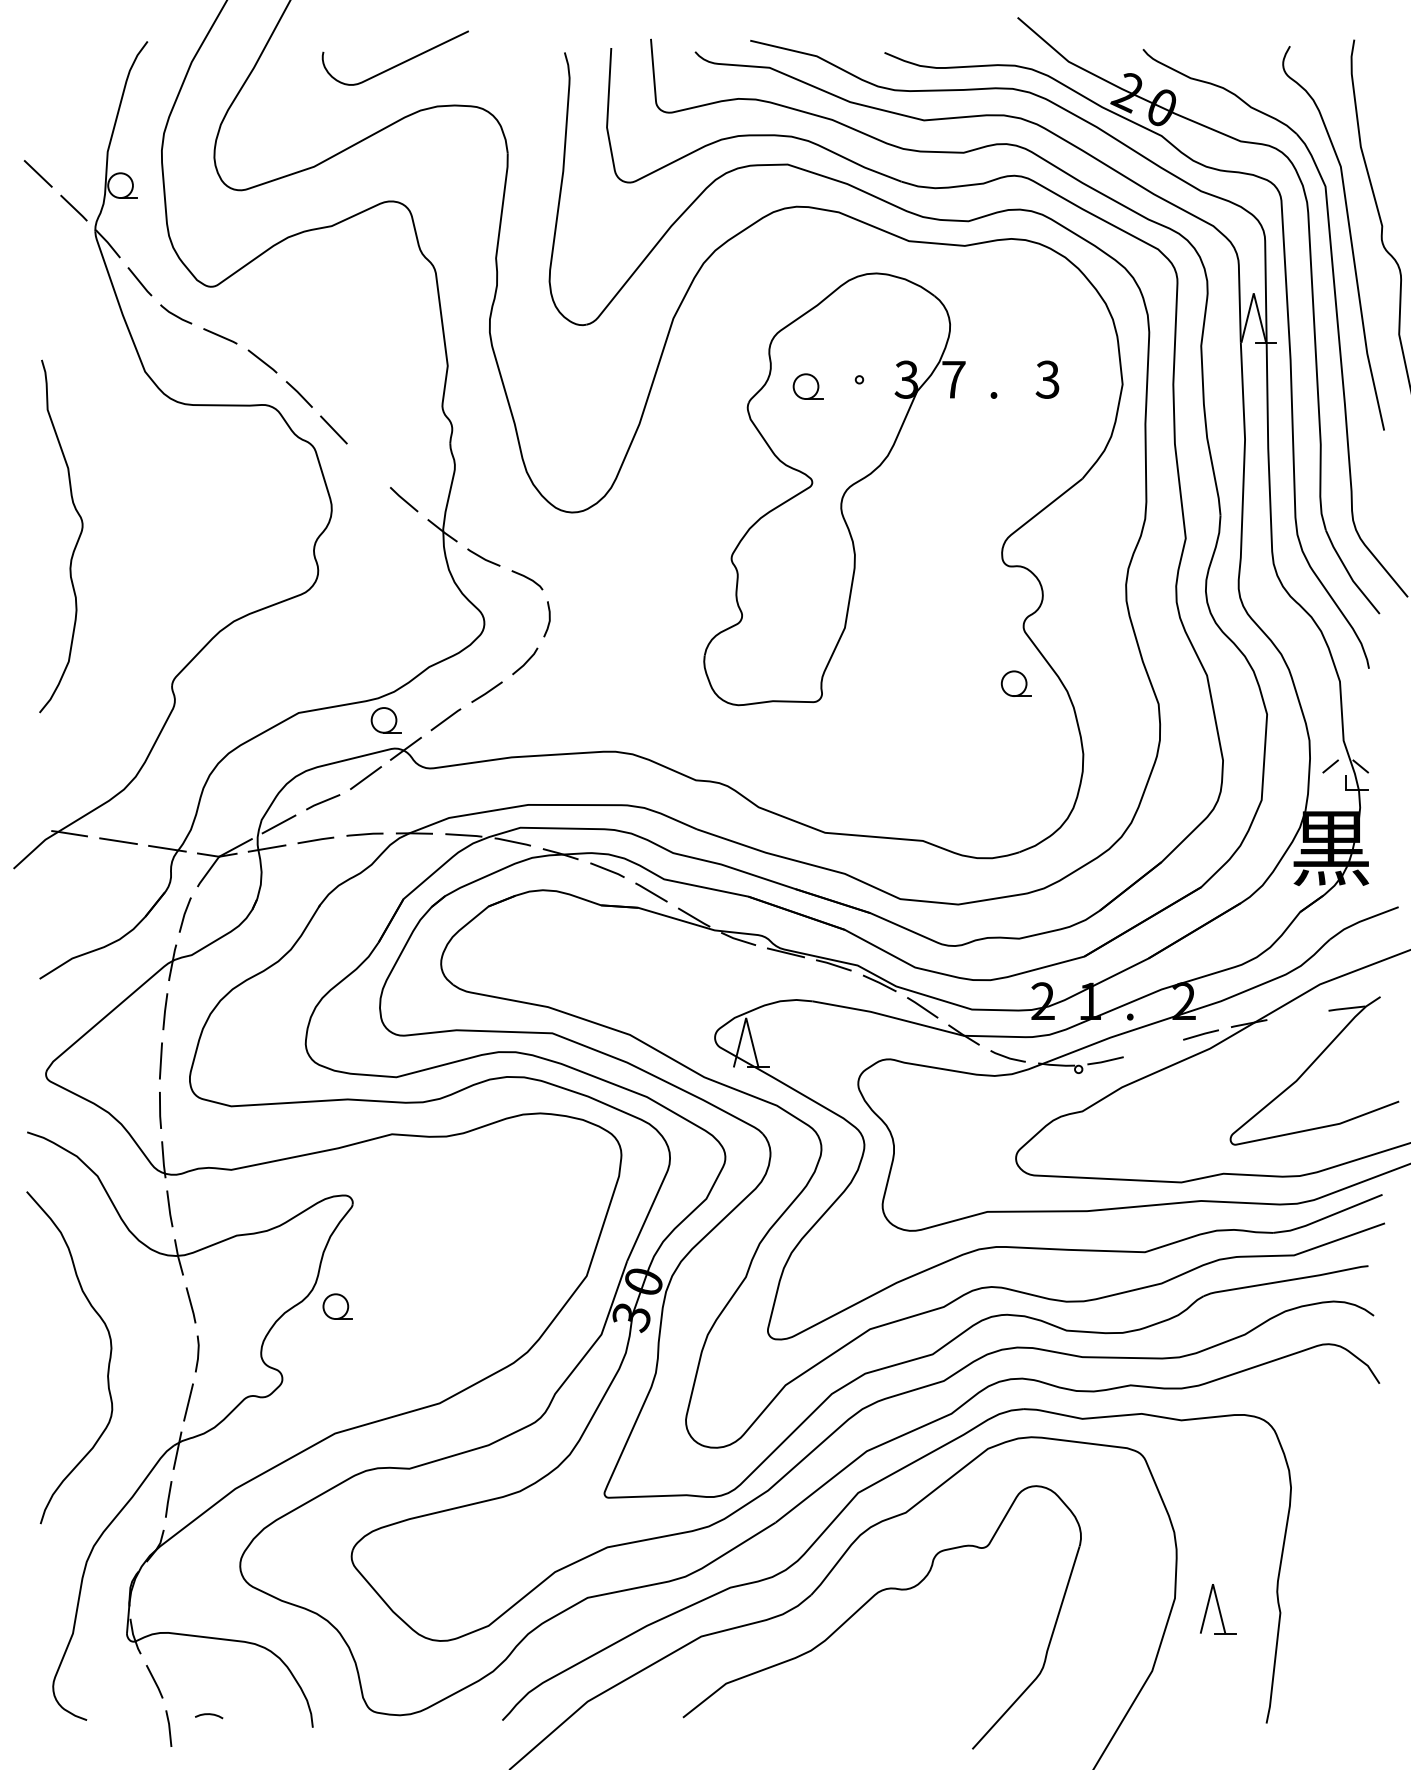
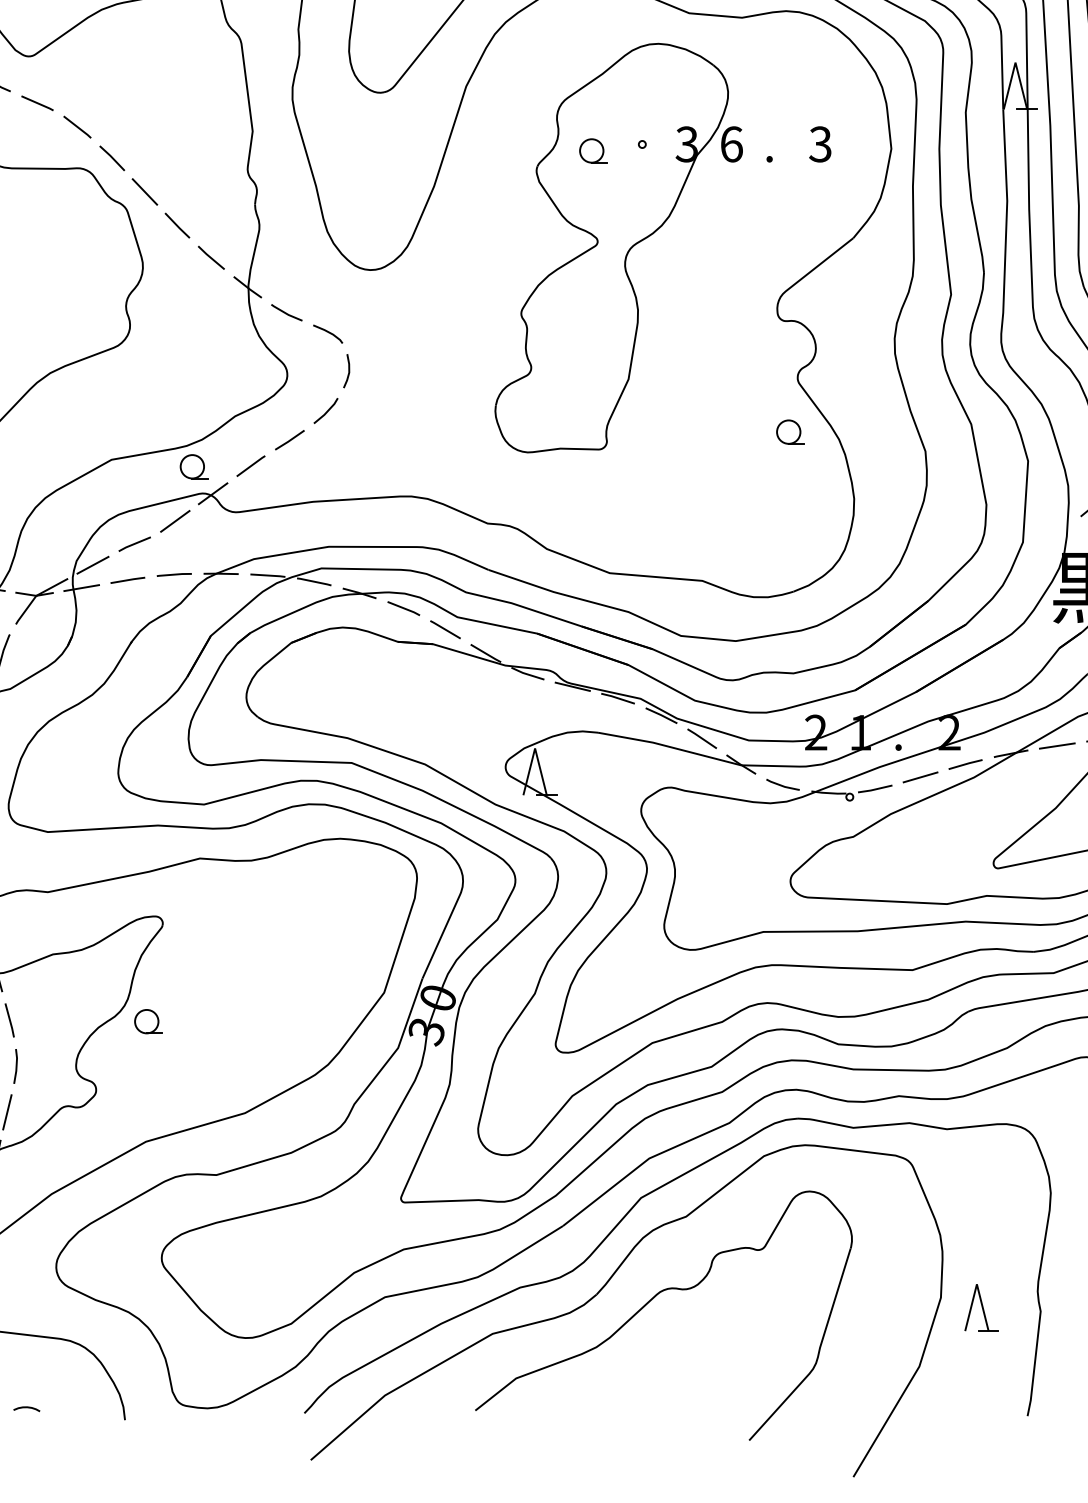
text: (953, 379) -> (731, 144), 7 -> 6
line: (368, 465) -> (177, 225), added
line: (1297, 1015) -> (1056, 746), added
line: (1153, 1048) -> (920, 777), added

